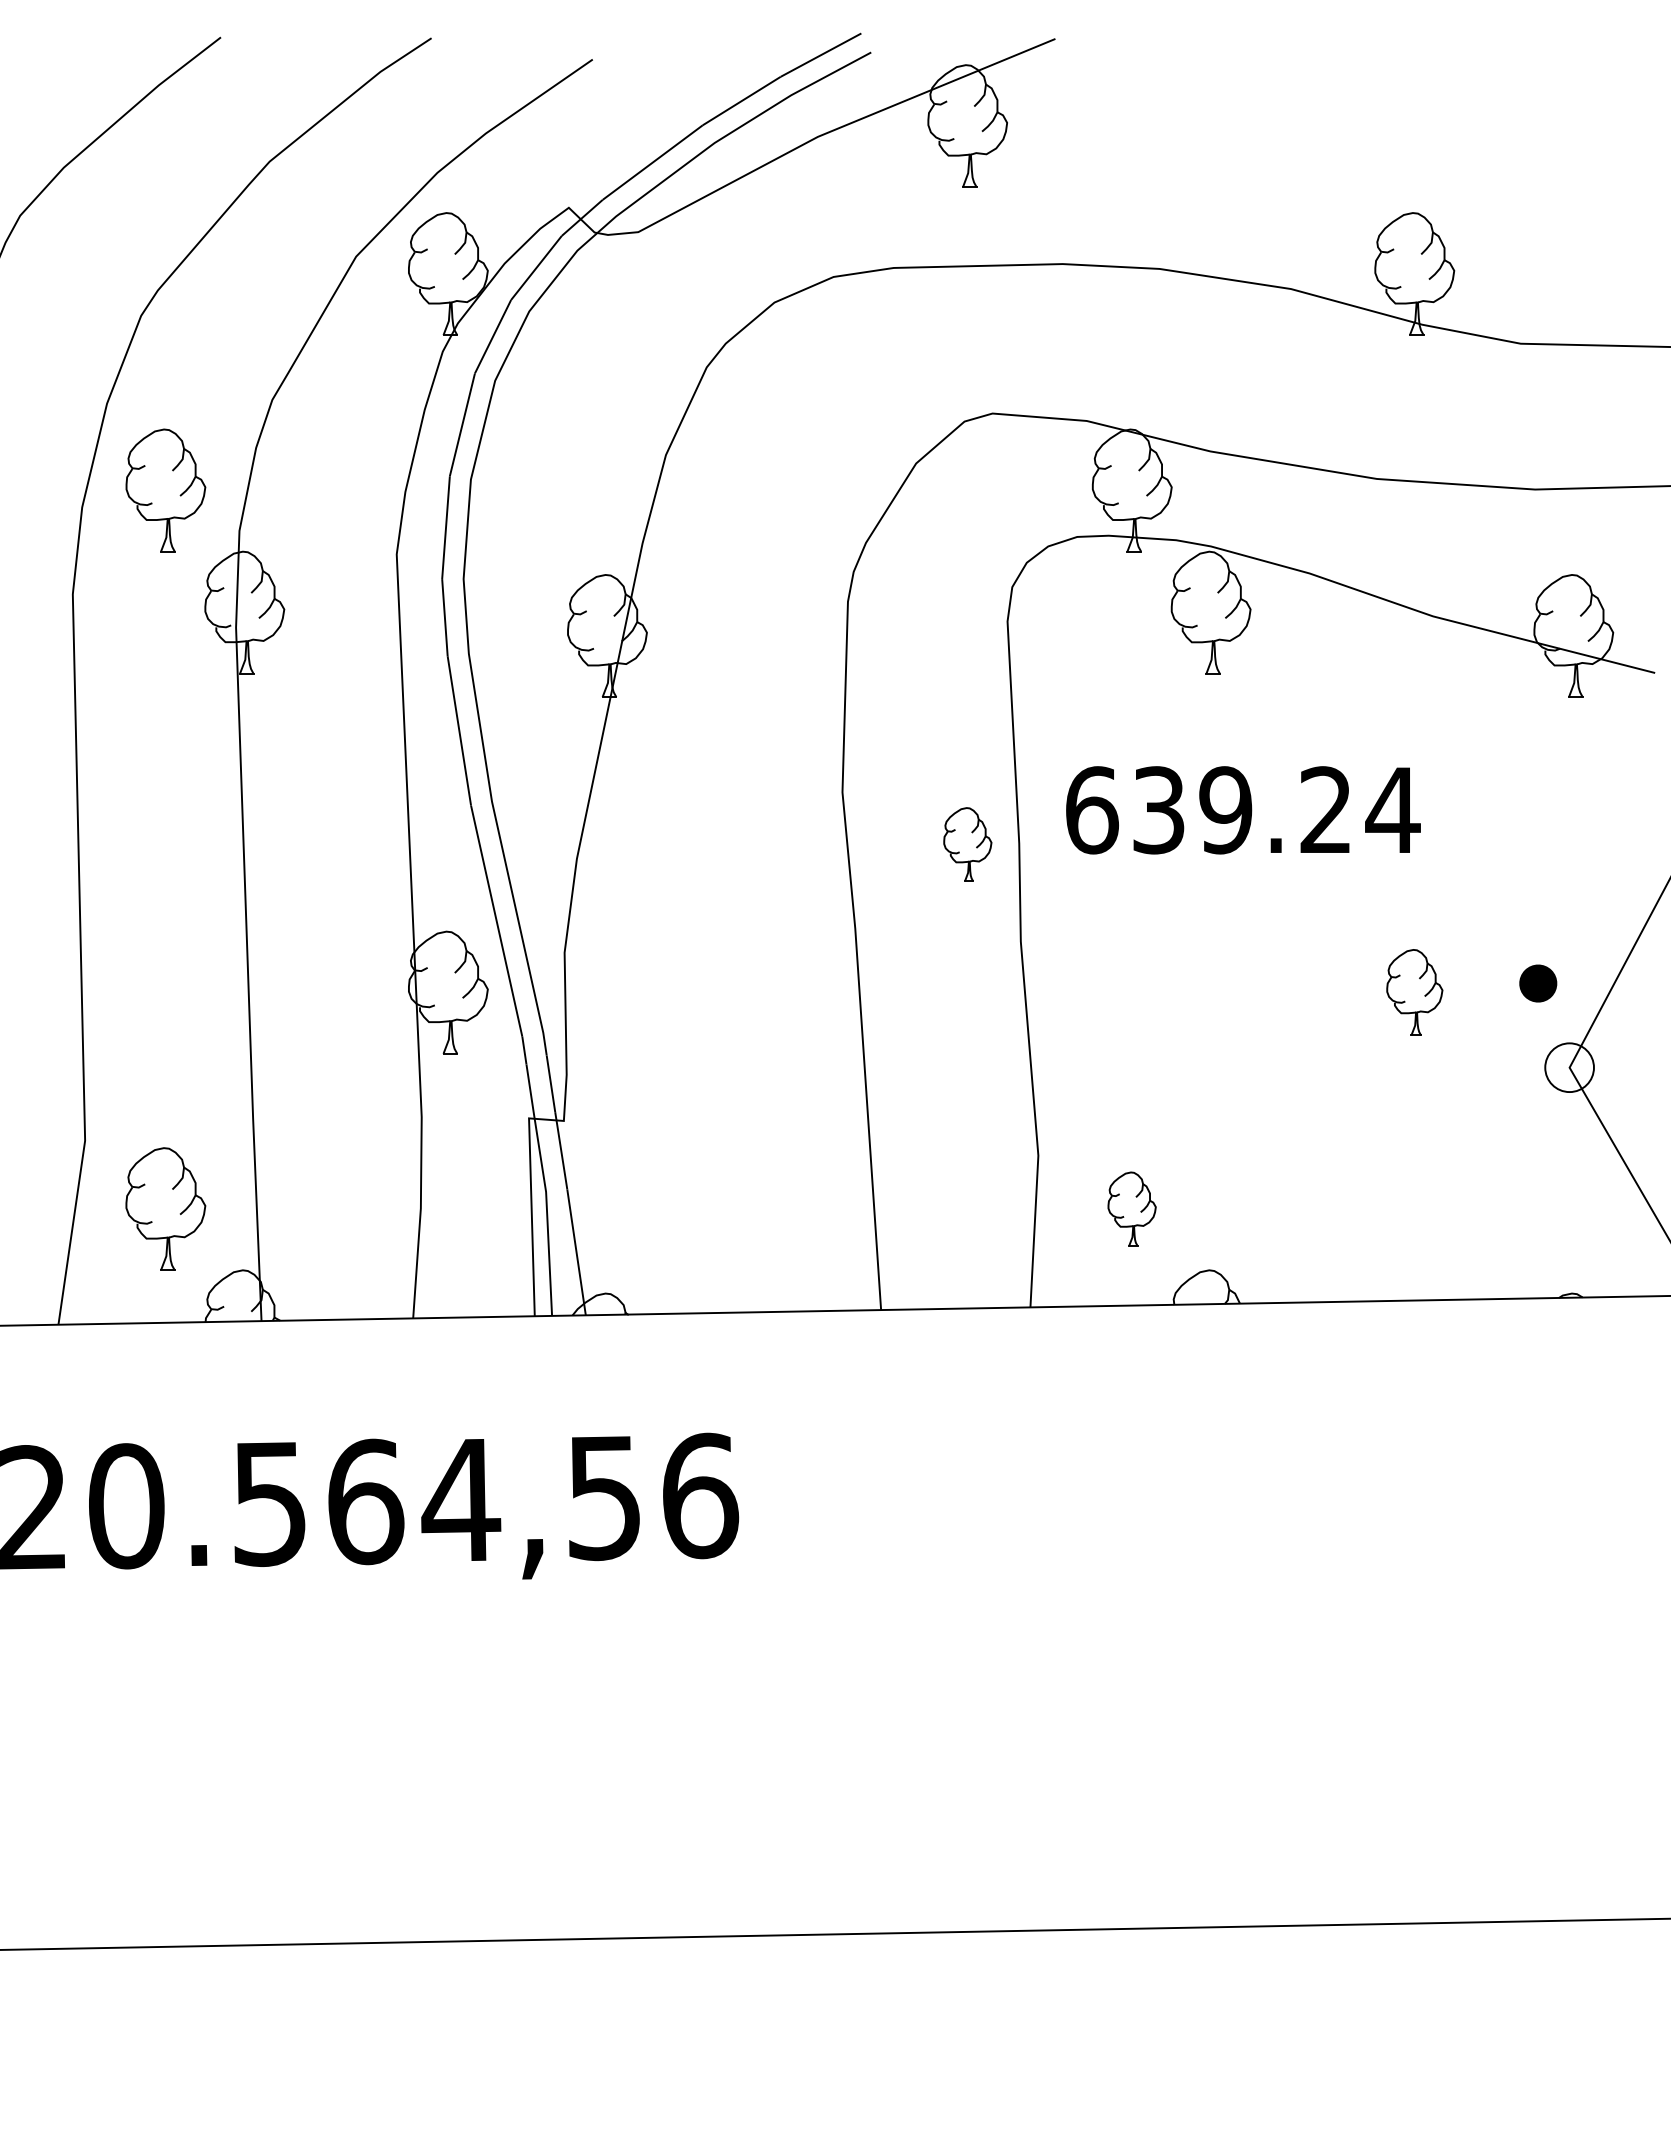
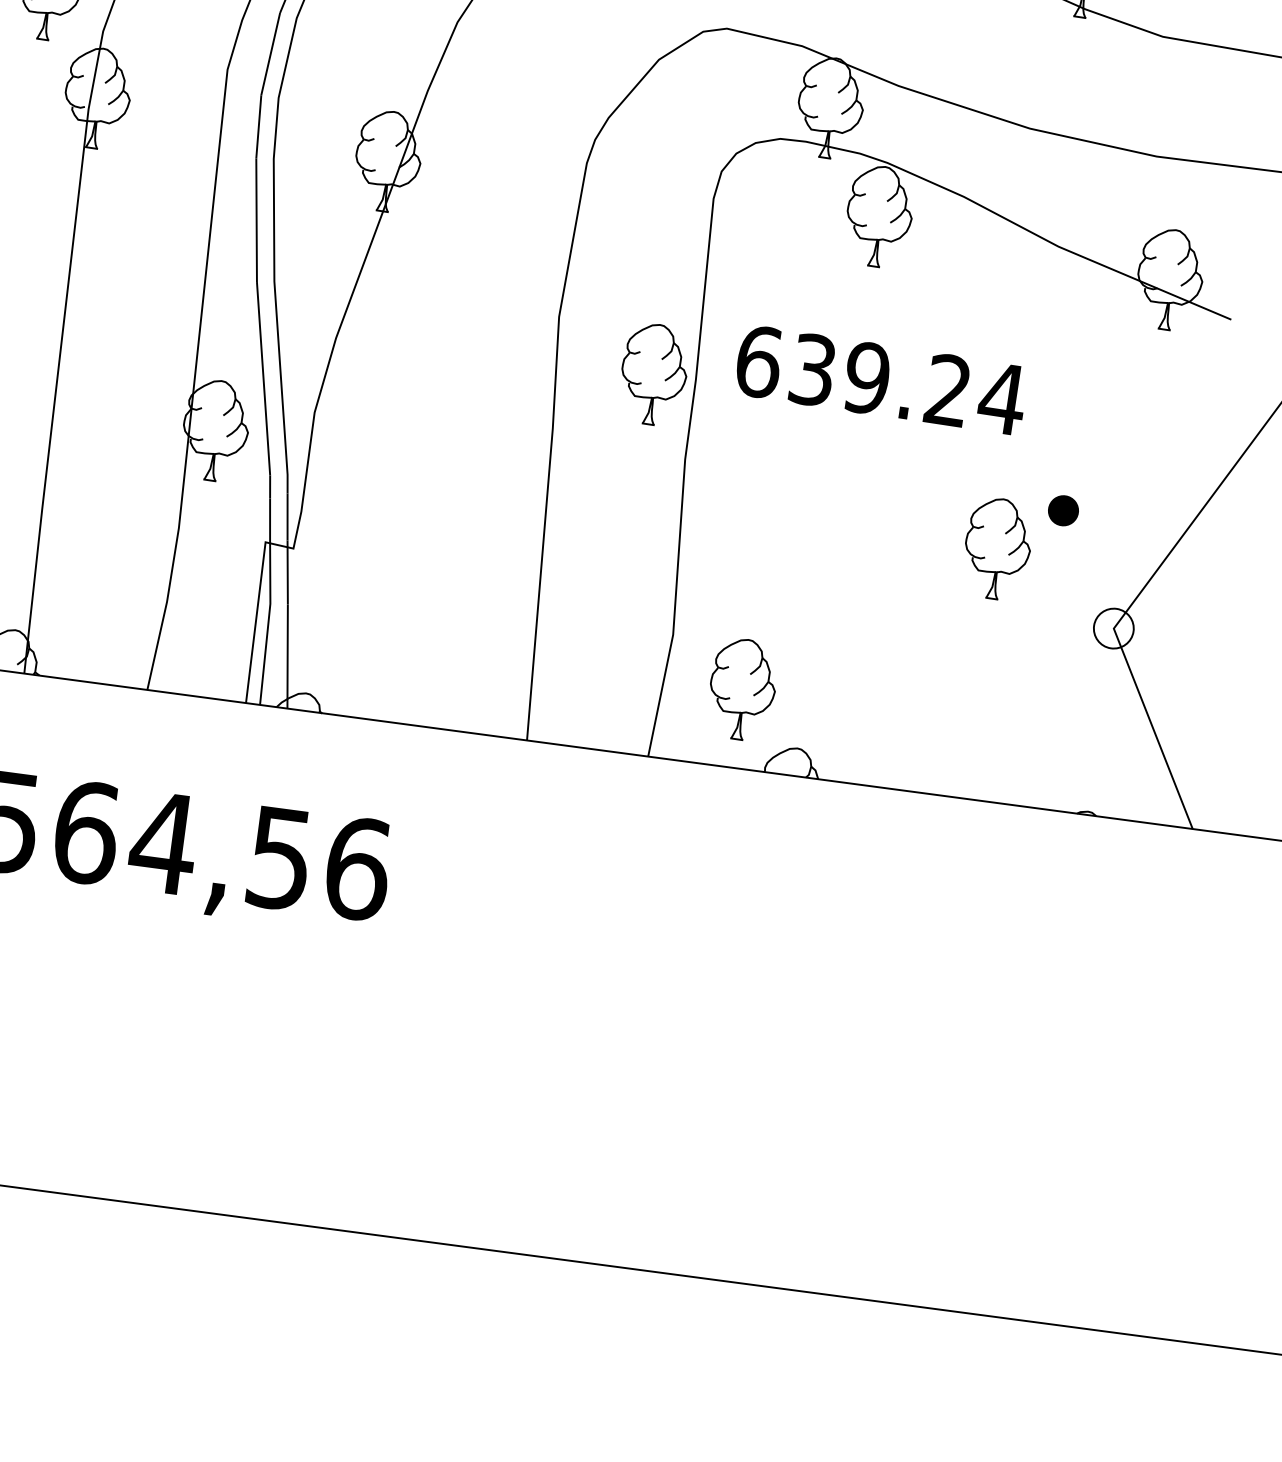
part: (967, 844) -> (653, 374), size x1.67
part: (1538, 983) -> (1063, 510), moved
part: (1414, 992) -> (997, 548), size x1.43
part: (1131, 1208) -> (742, 688), size x1.67

